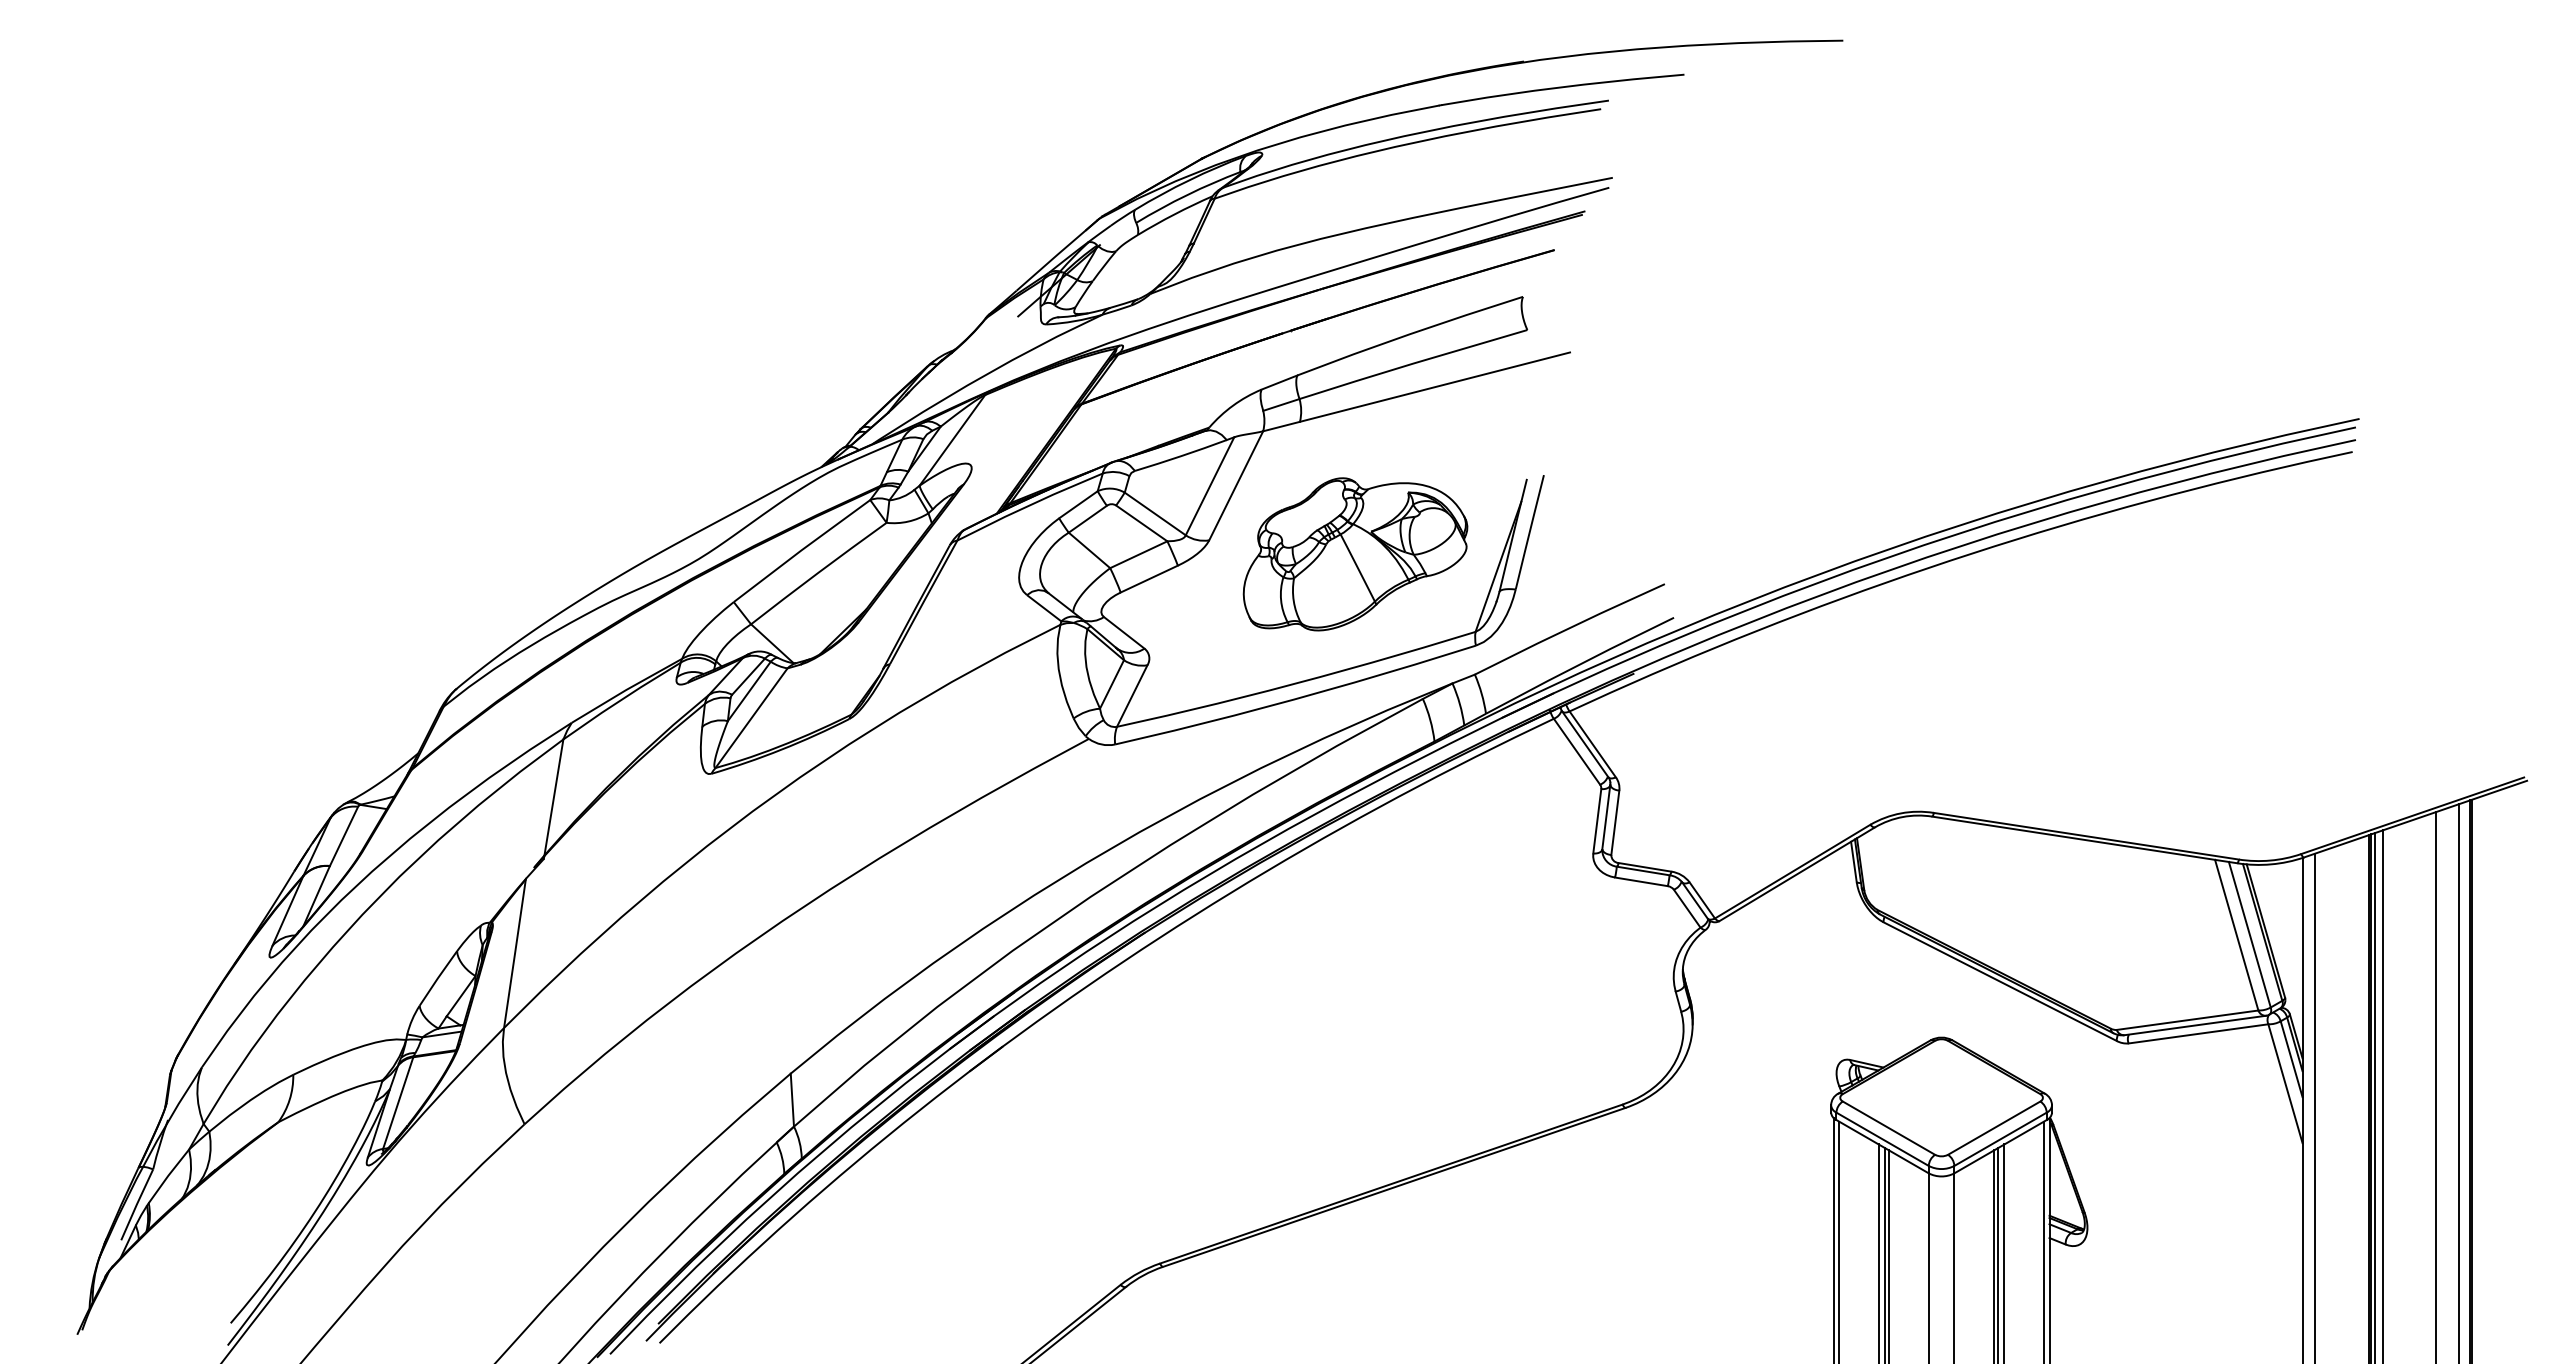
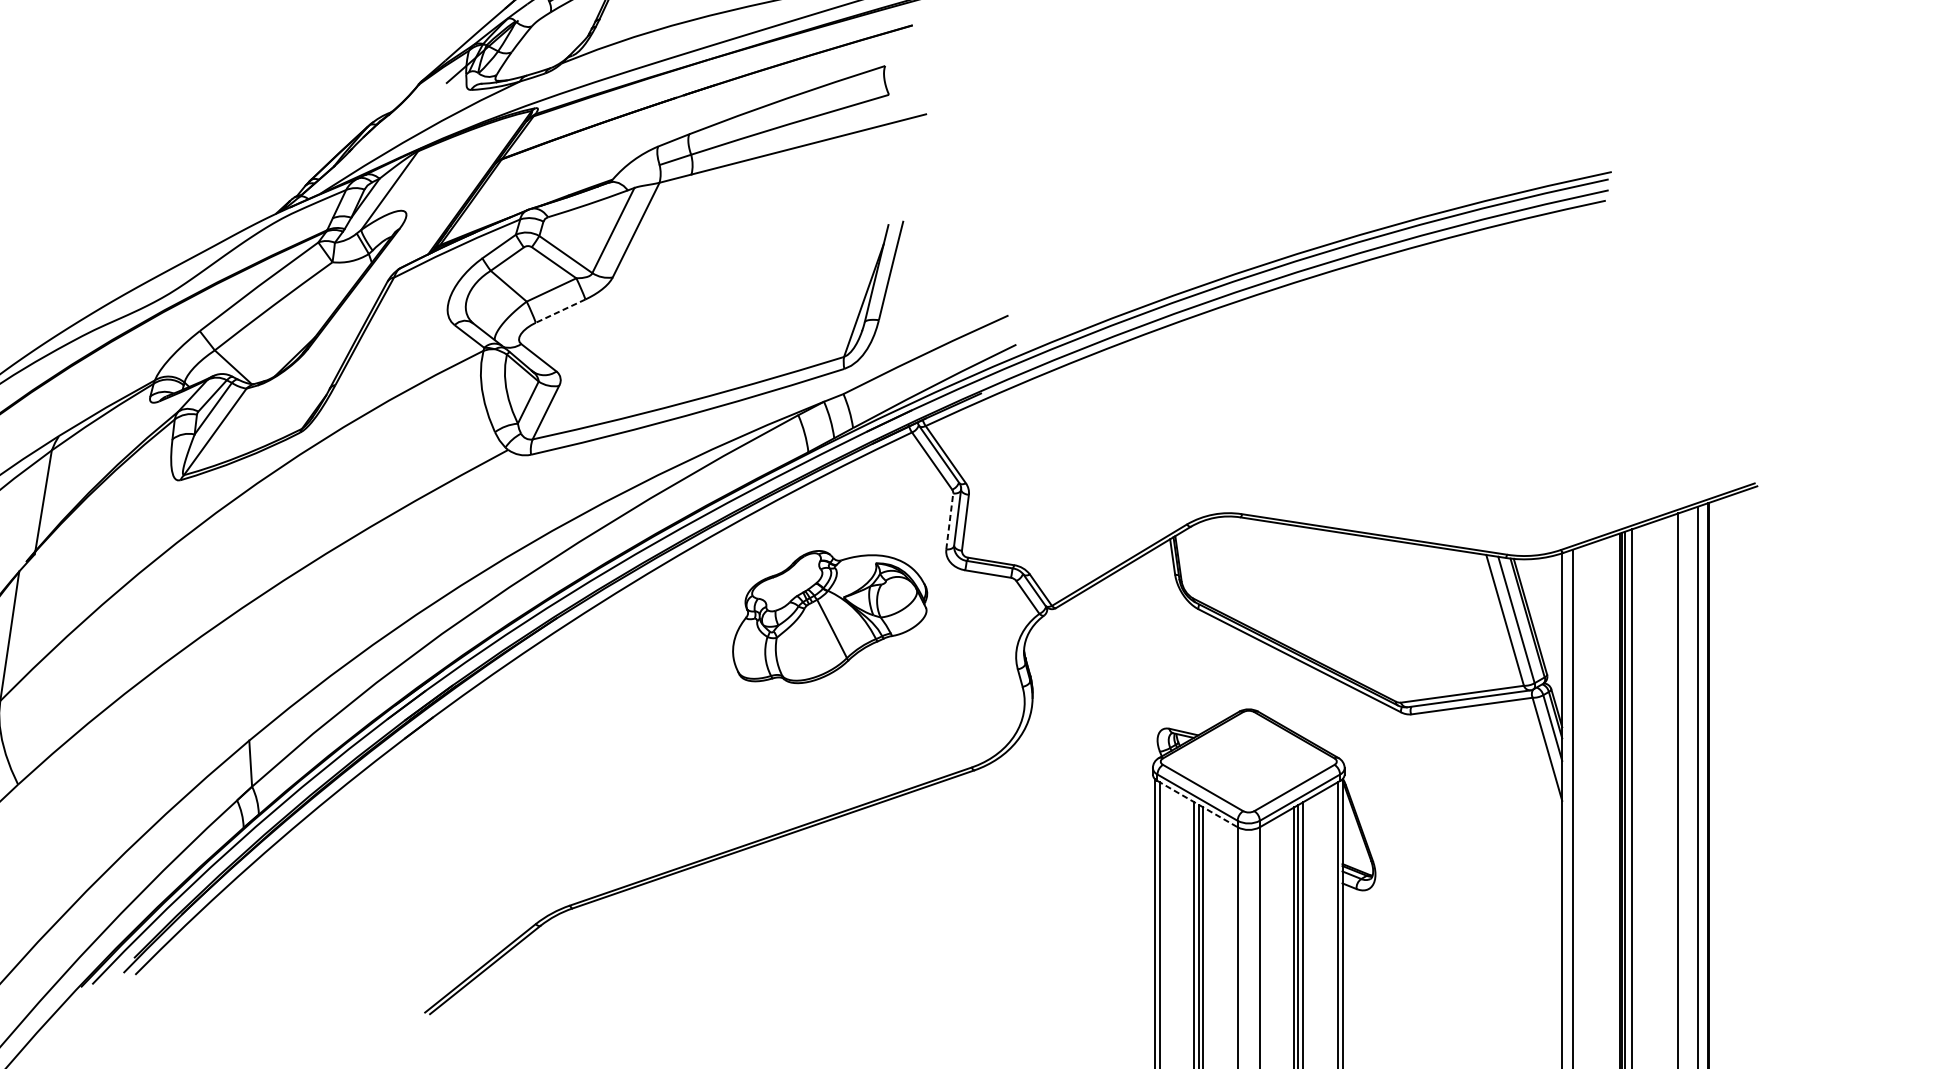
part: (1355, 554) -> (830, 617), moved
line: (1149, 579) -> (560, 311), solid -> dashed
line: (1597, 820) -> (949, 520), solid -> dashed
line: (1883, 1146) -> (1198, 803), solid -> dashed

